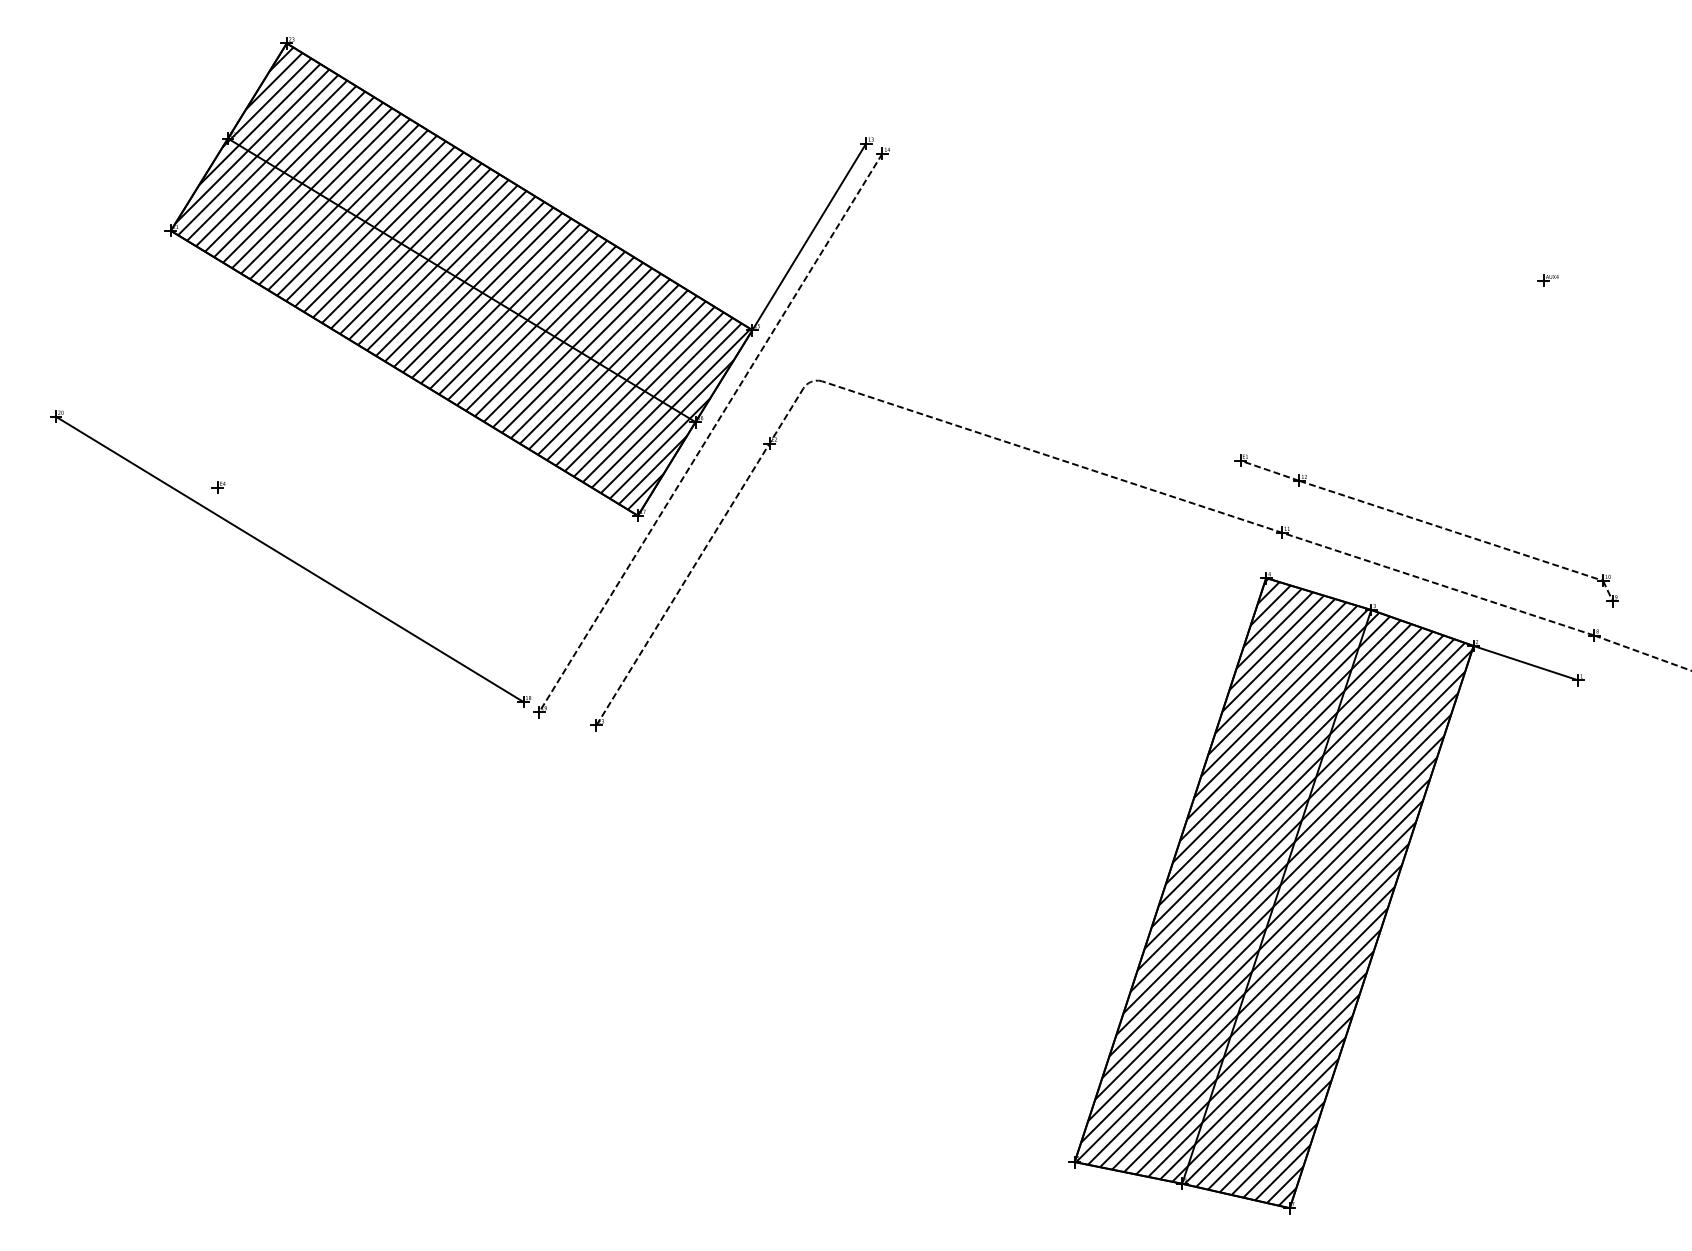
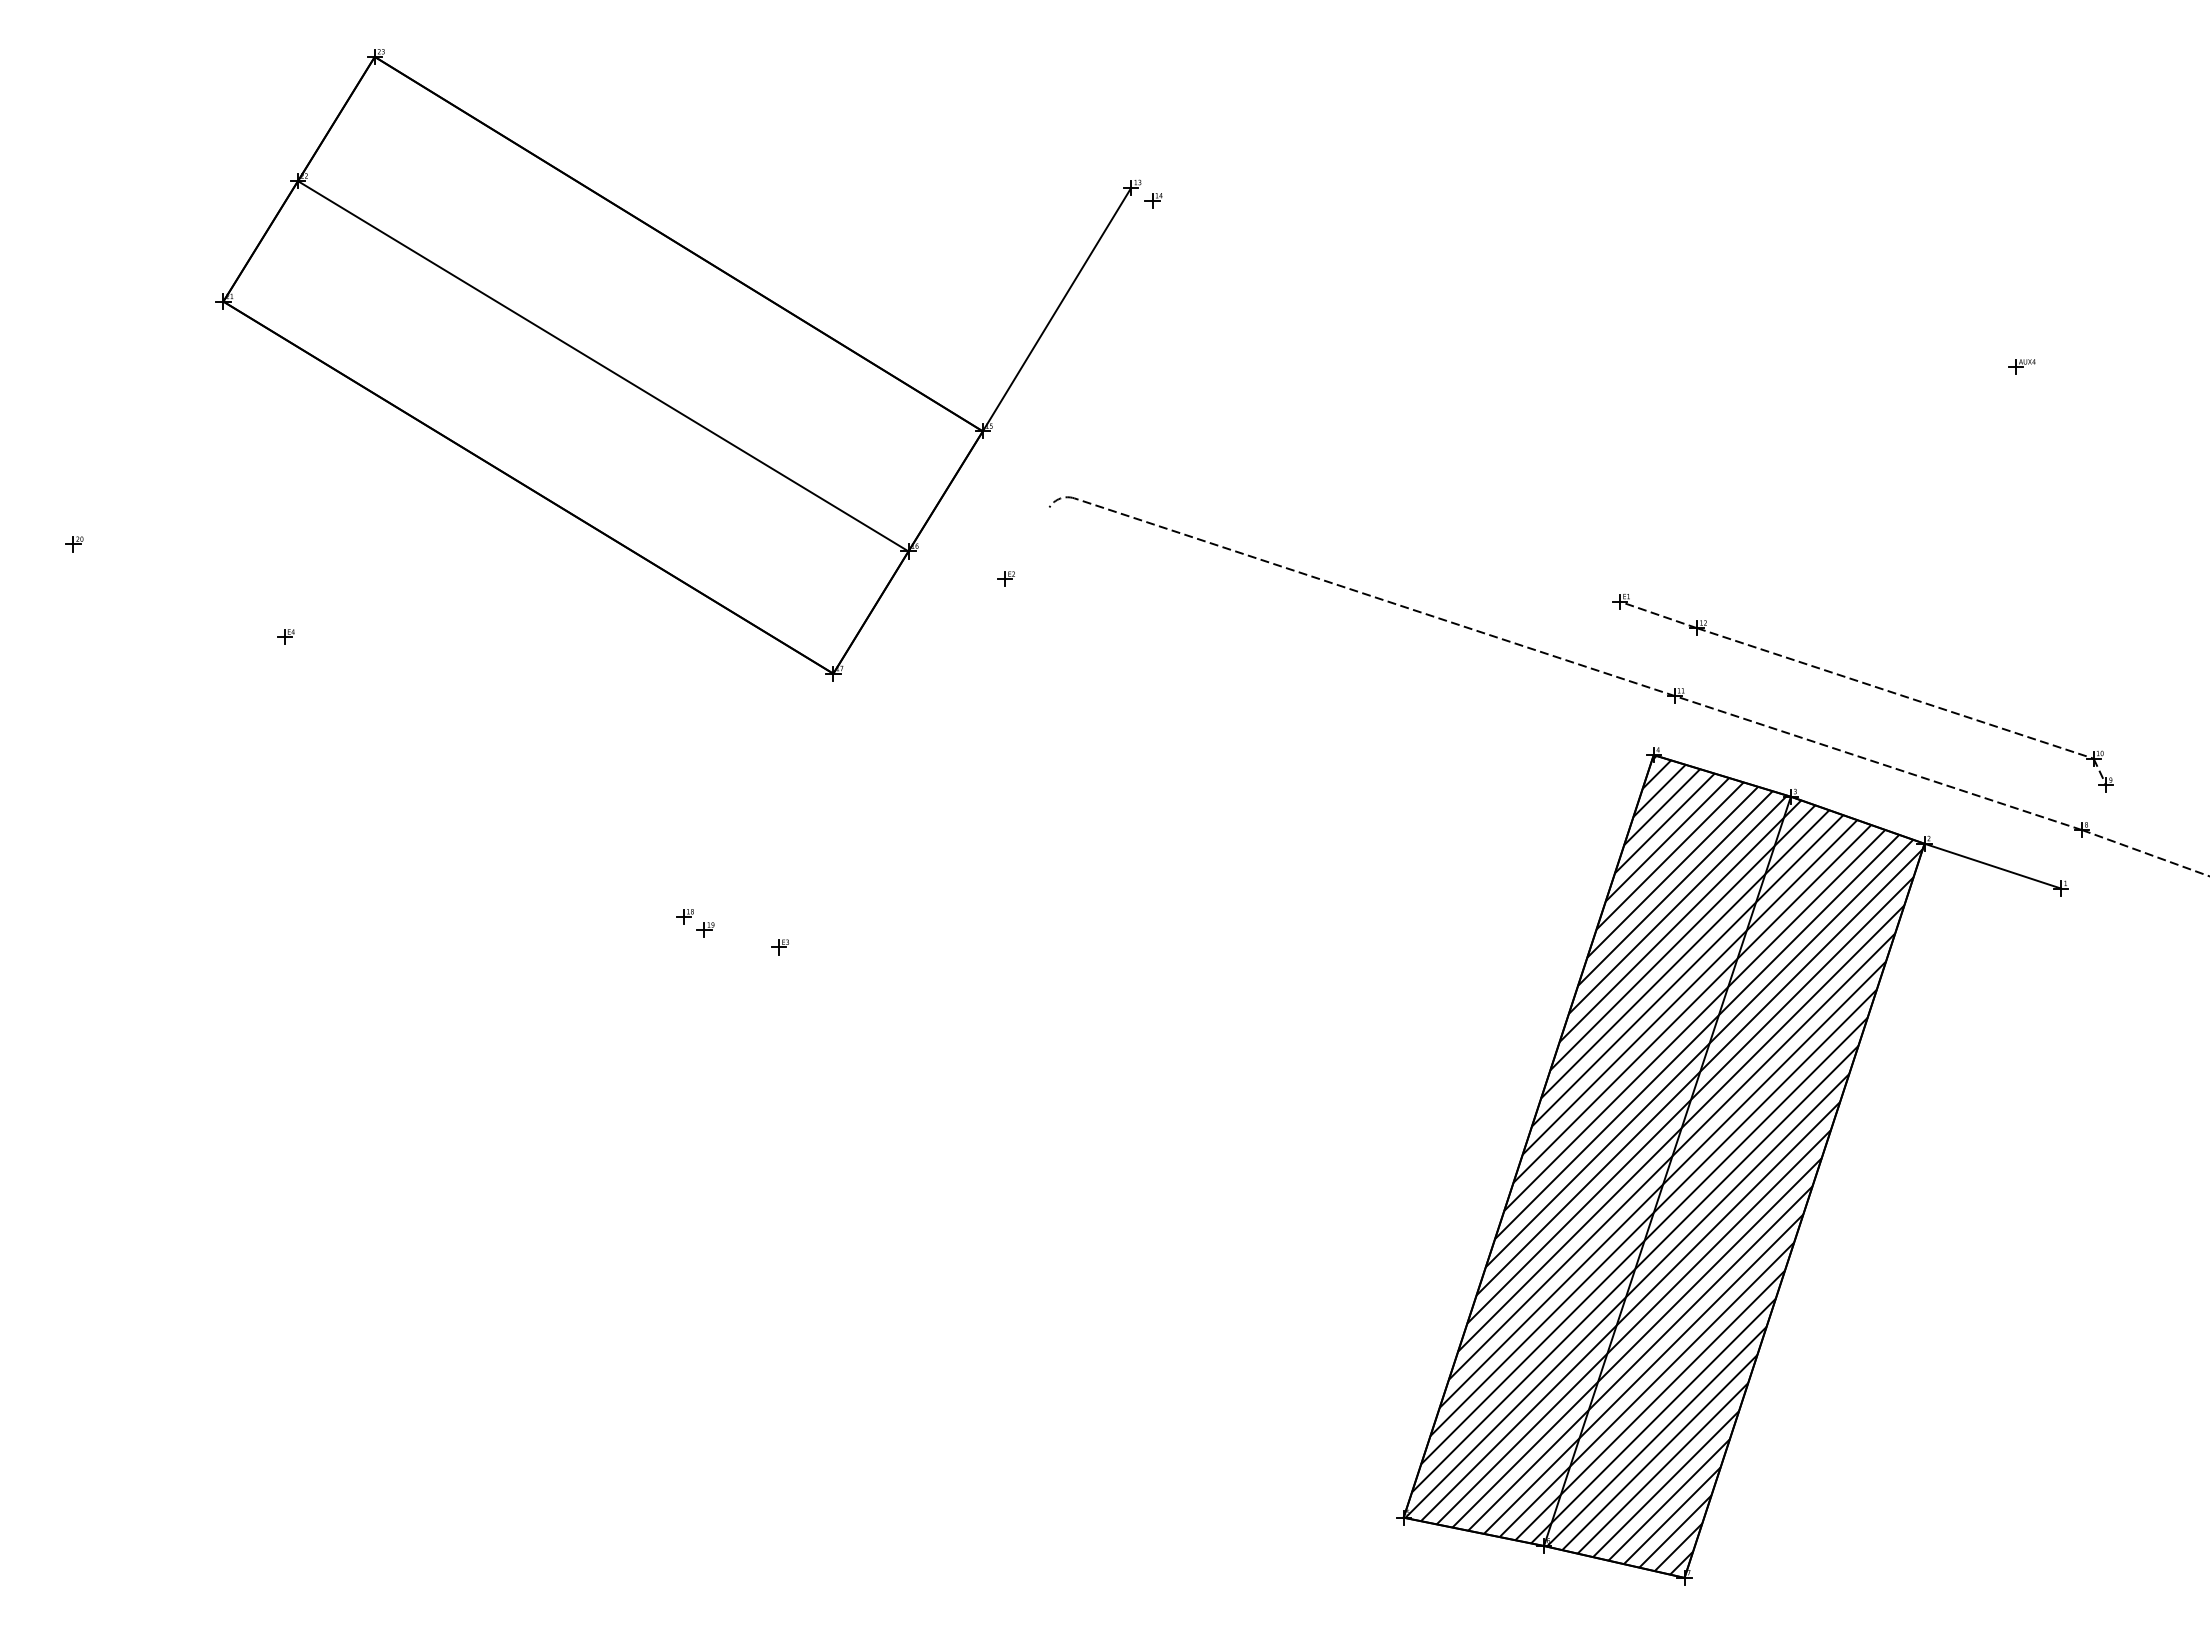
hatch: (462, 281) -> (604, 367), removed
line: (710, 432) -> (928, 565), removed
line: (700, 556) -> (914, 727), removed
line: (289, 559) -> (378, 730), removed

